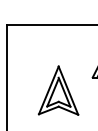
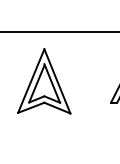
part: (58, 90) -> (44, 81), moved

